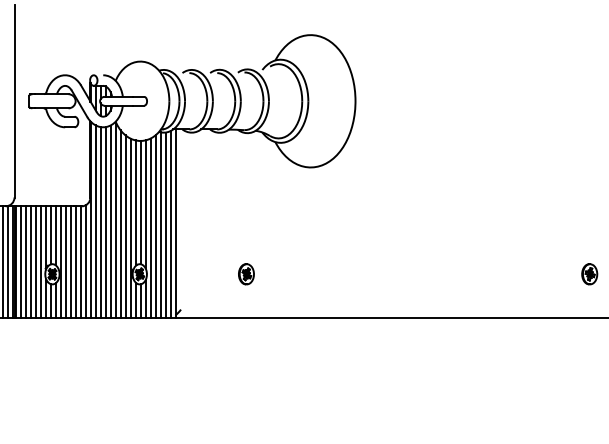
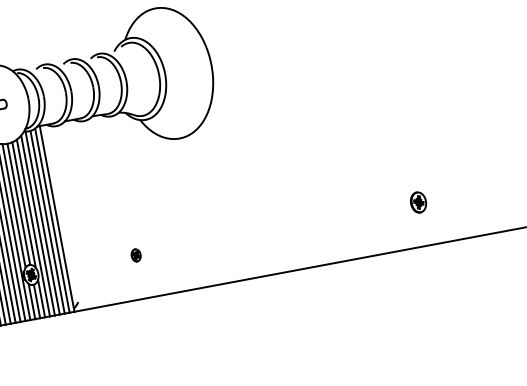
part: (246, 274) -> (136, 255), size x0.6
part: (589, 274) -> (418, 202), moved

